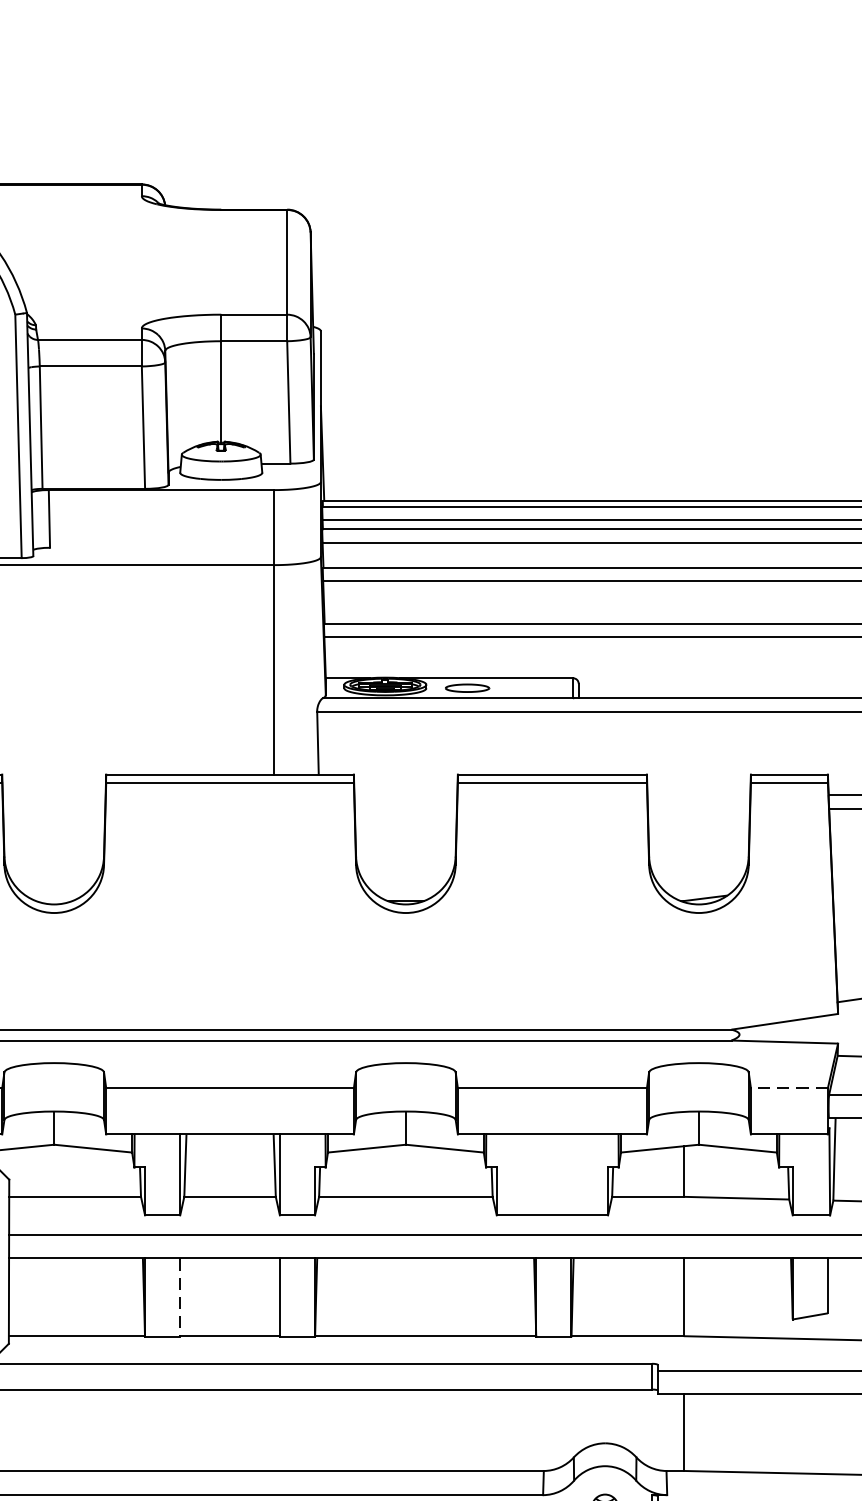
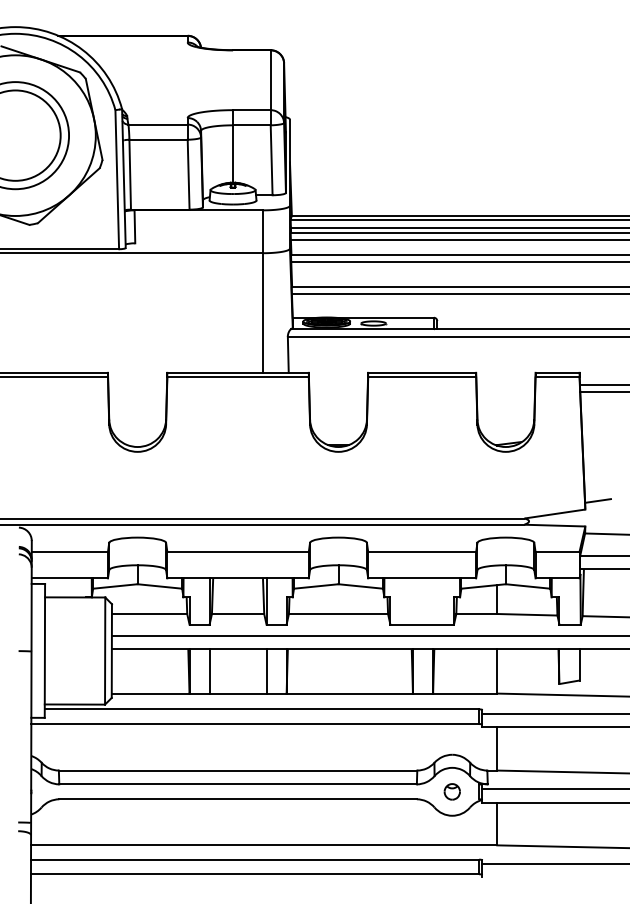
line: (789, 1087) -> (557, 551), dashed -> solid
line: (180, 1297) -> (209, 671), dashed -> solid

